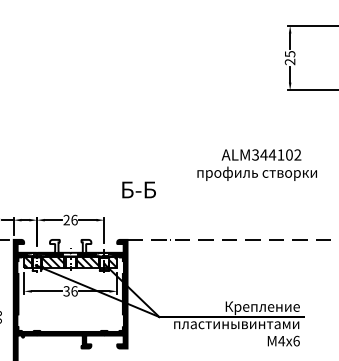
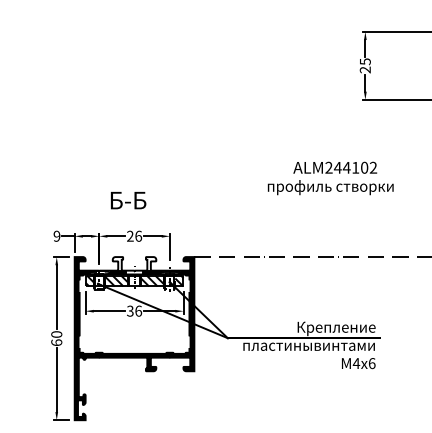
text: (255, 154) -> (328, 167), ALM344102 -> ALM244102
text: (139, 189) -> (128, 200), moved

